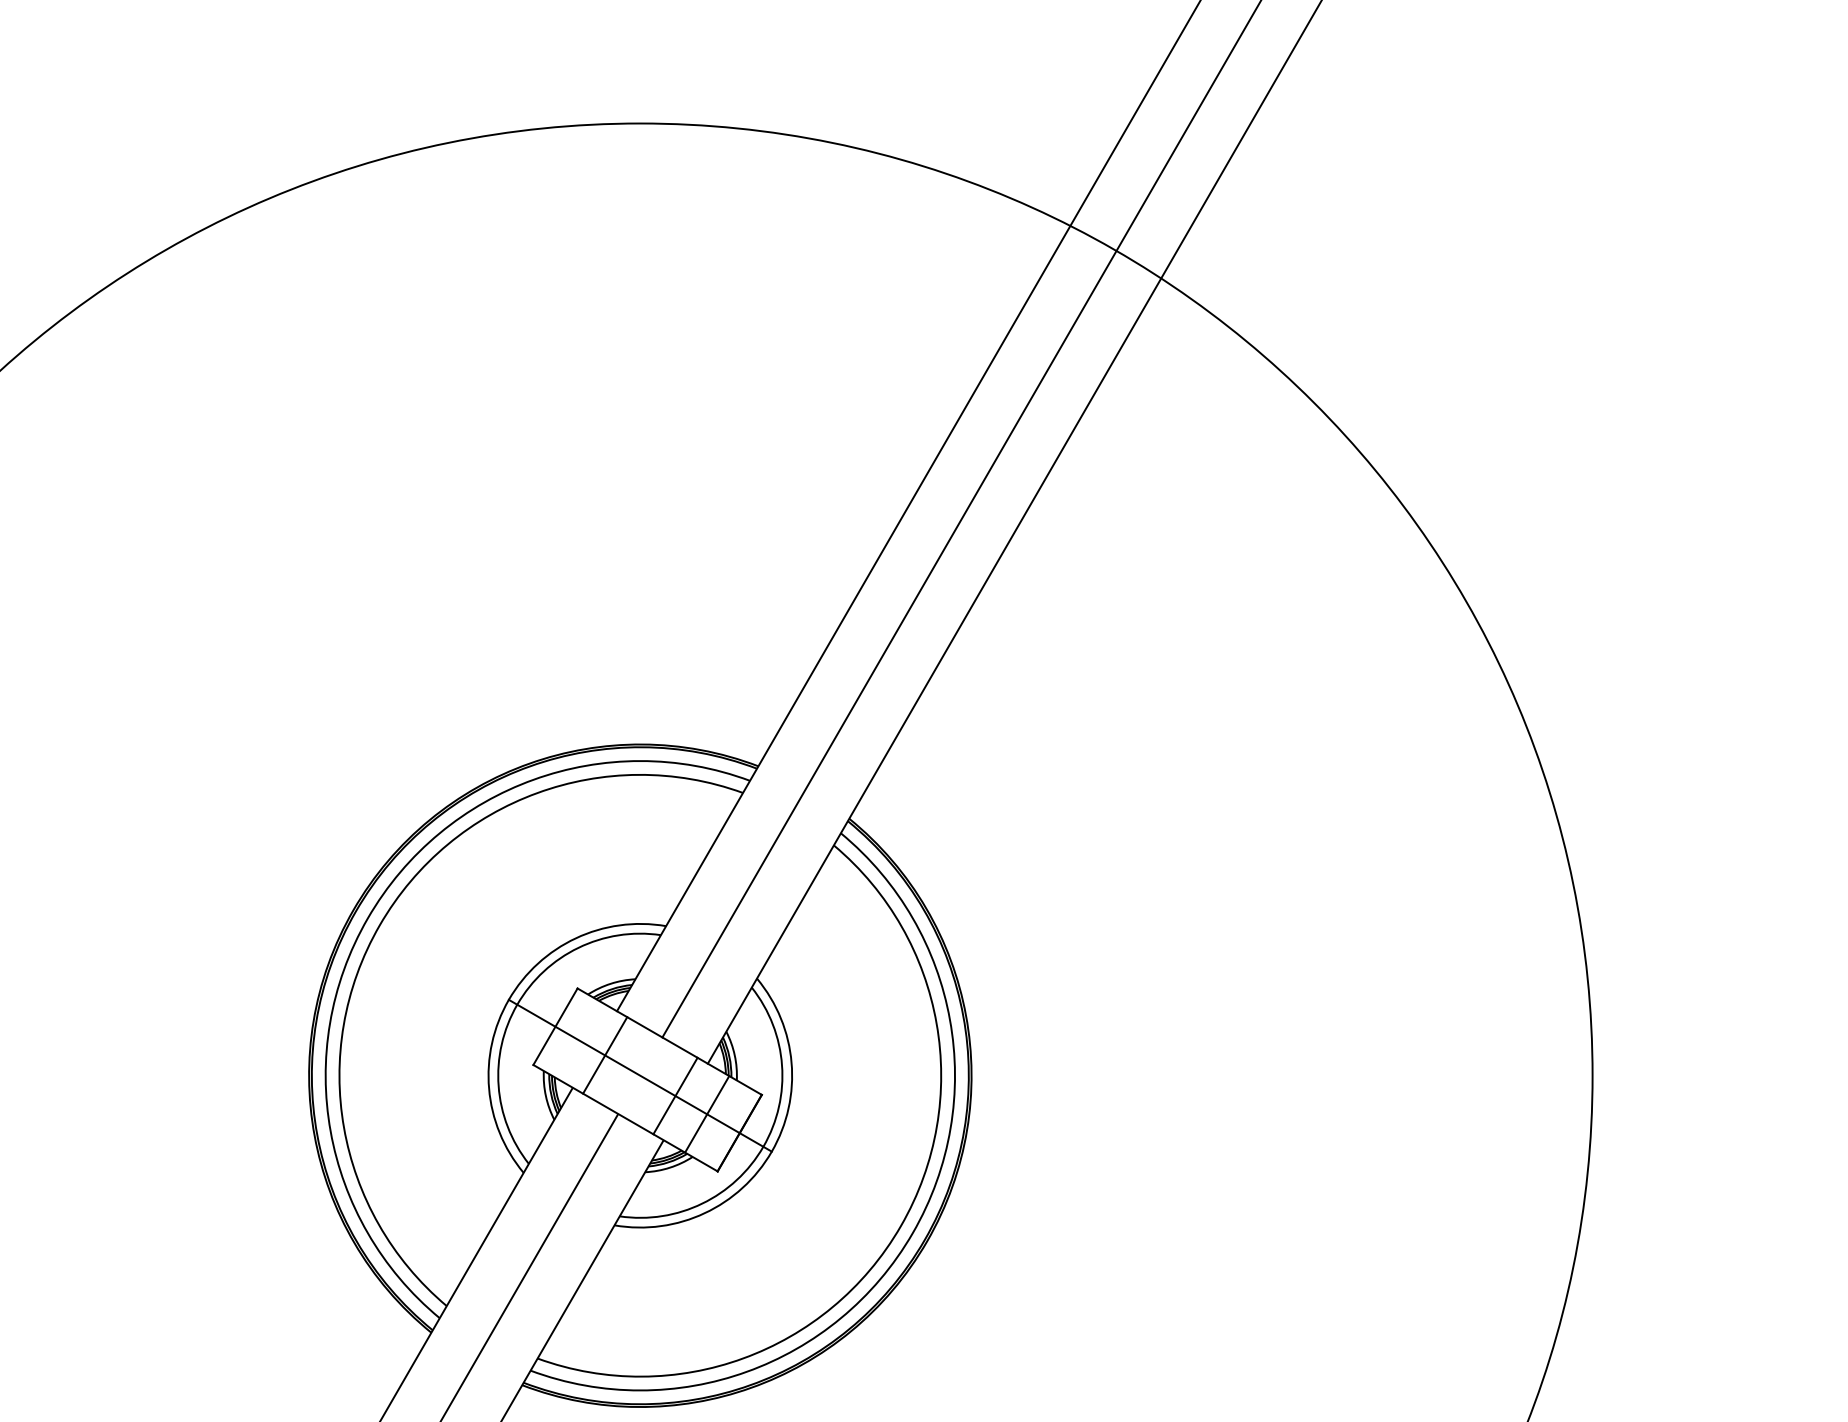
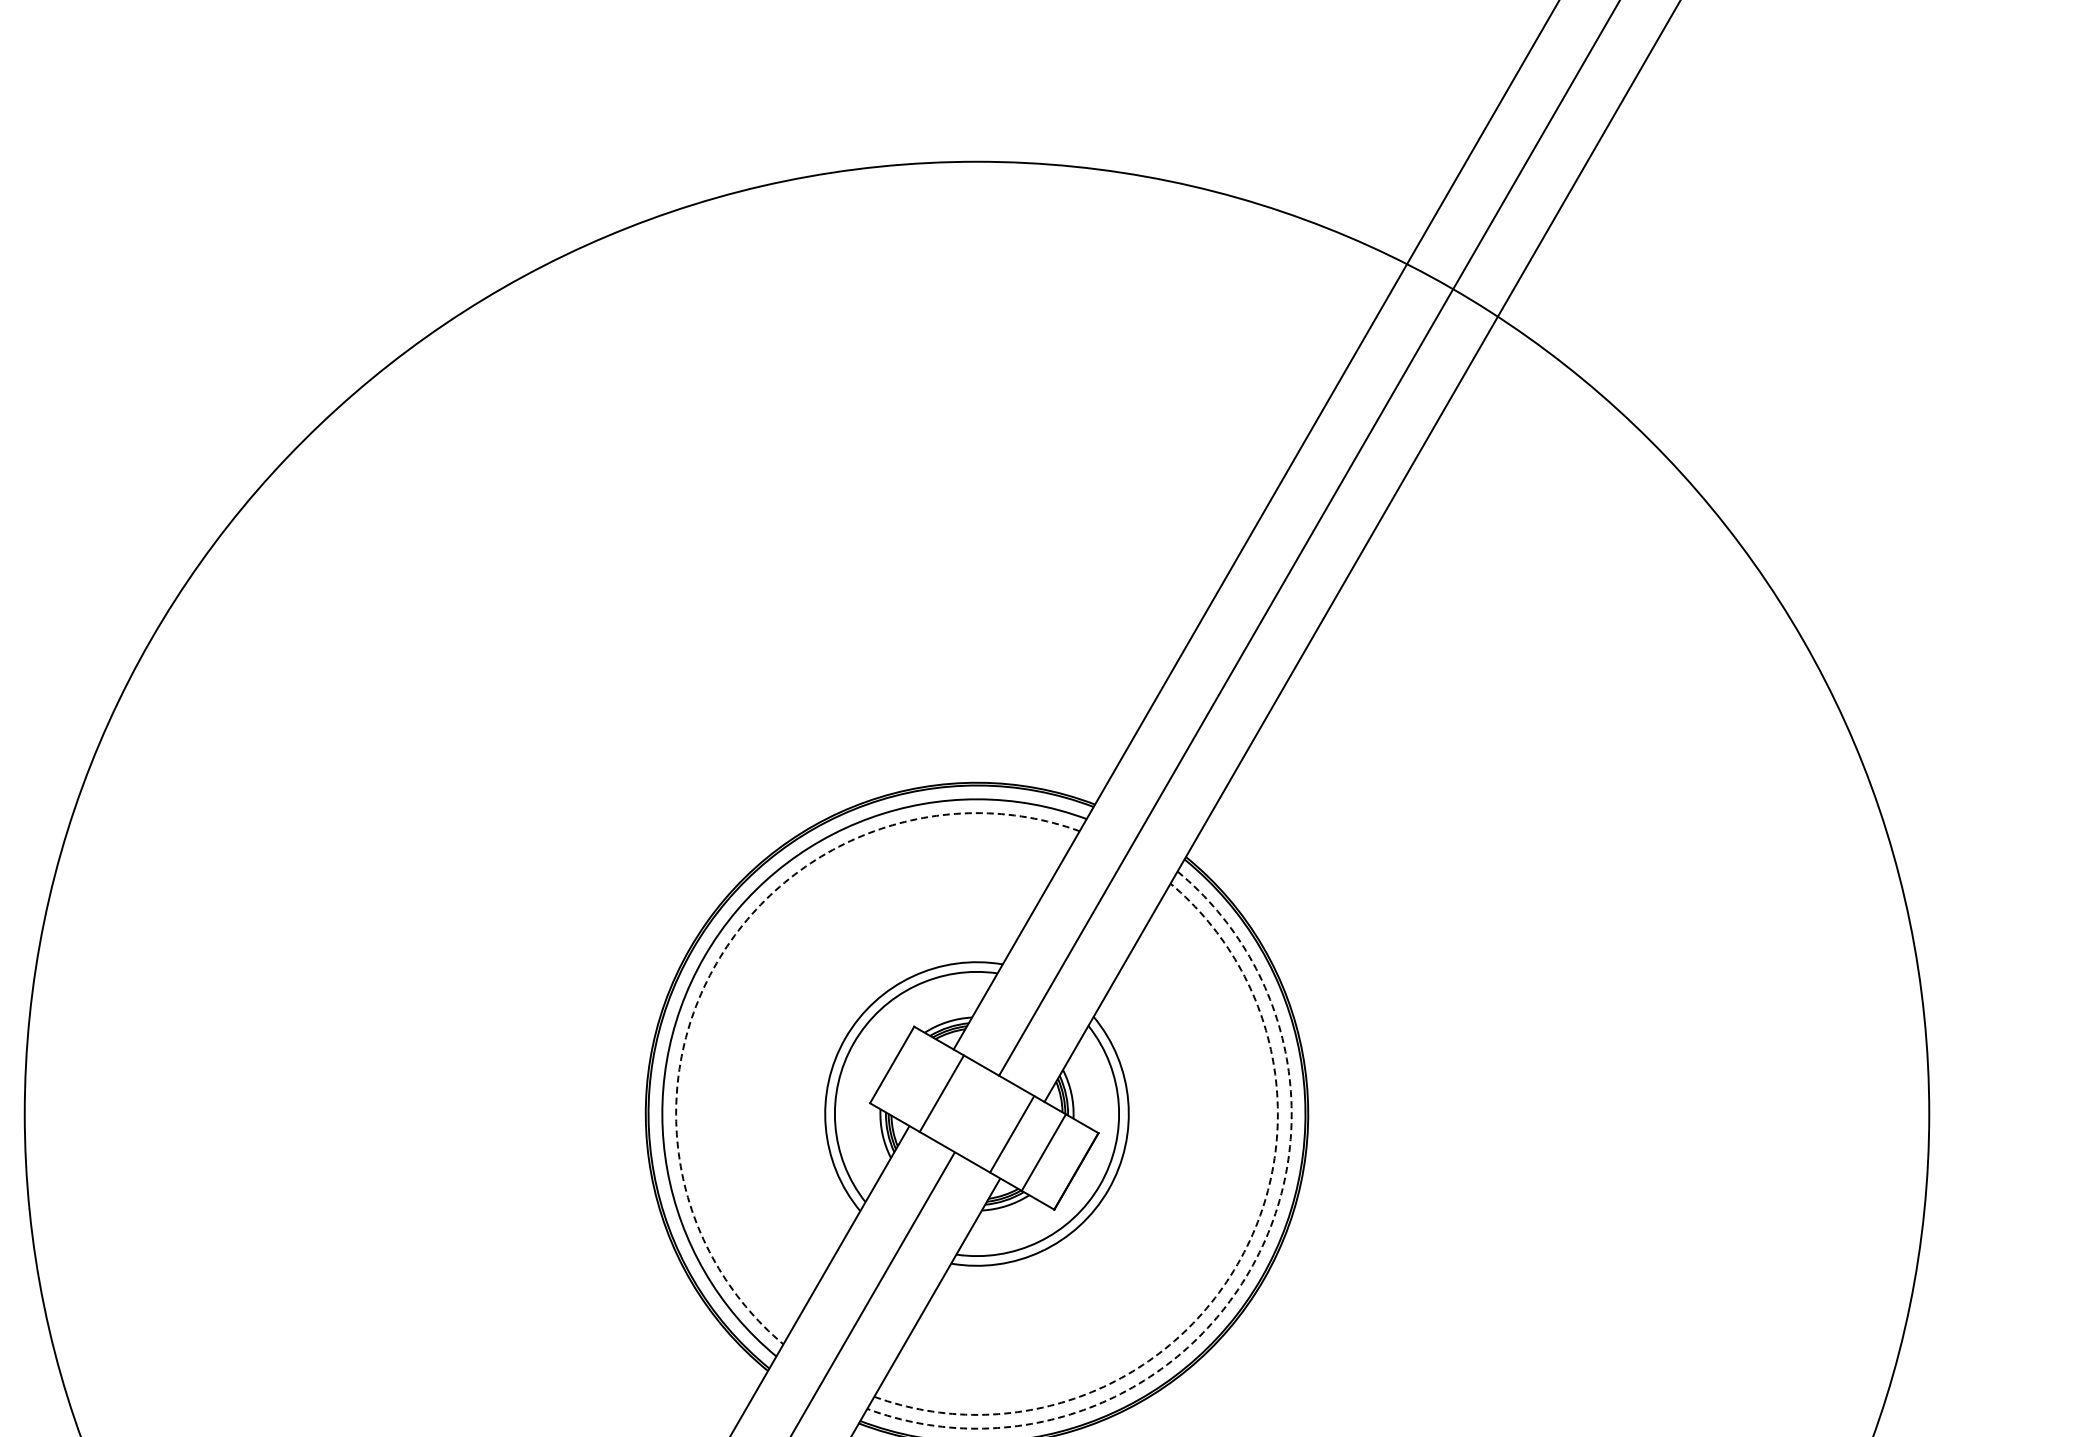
arc: (379, 925) -> (716, 963), solid -> dashed
line: (639, 1075) -> (976, 1113), removed
arc: (900, 1226) -> (1237, 1264), solid -> dashed
arc: (912, 1233) -> (1249, 1271), solid -> dashed

